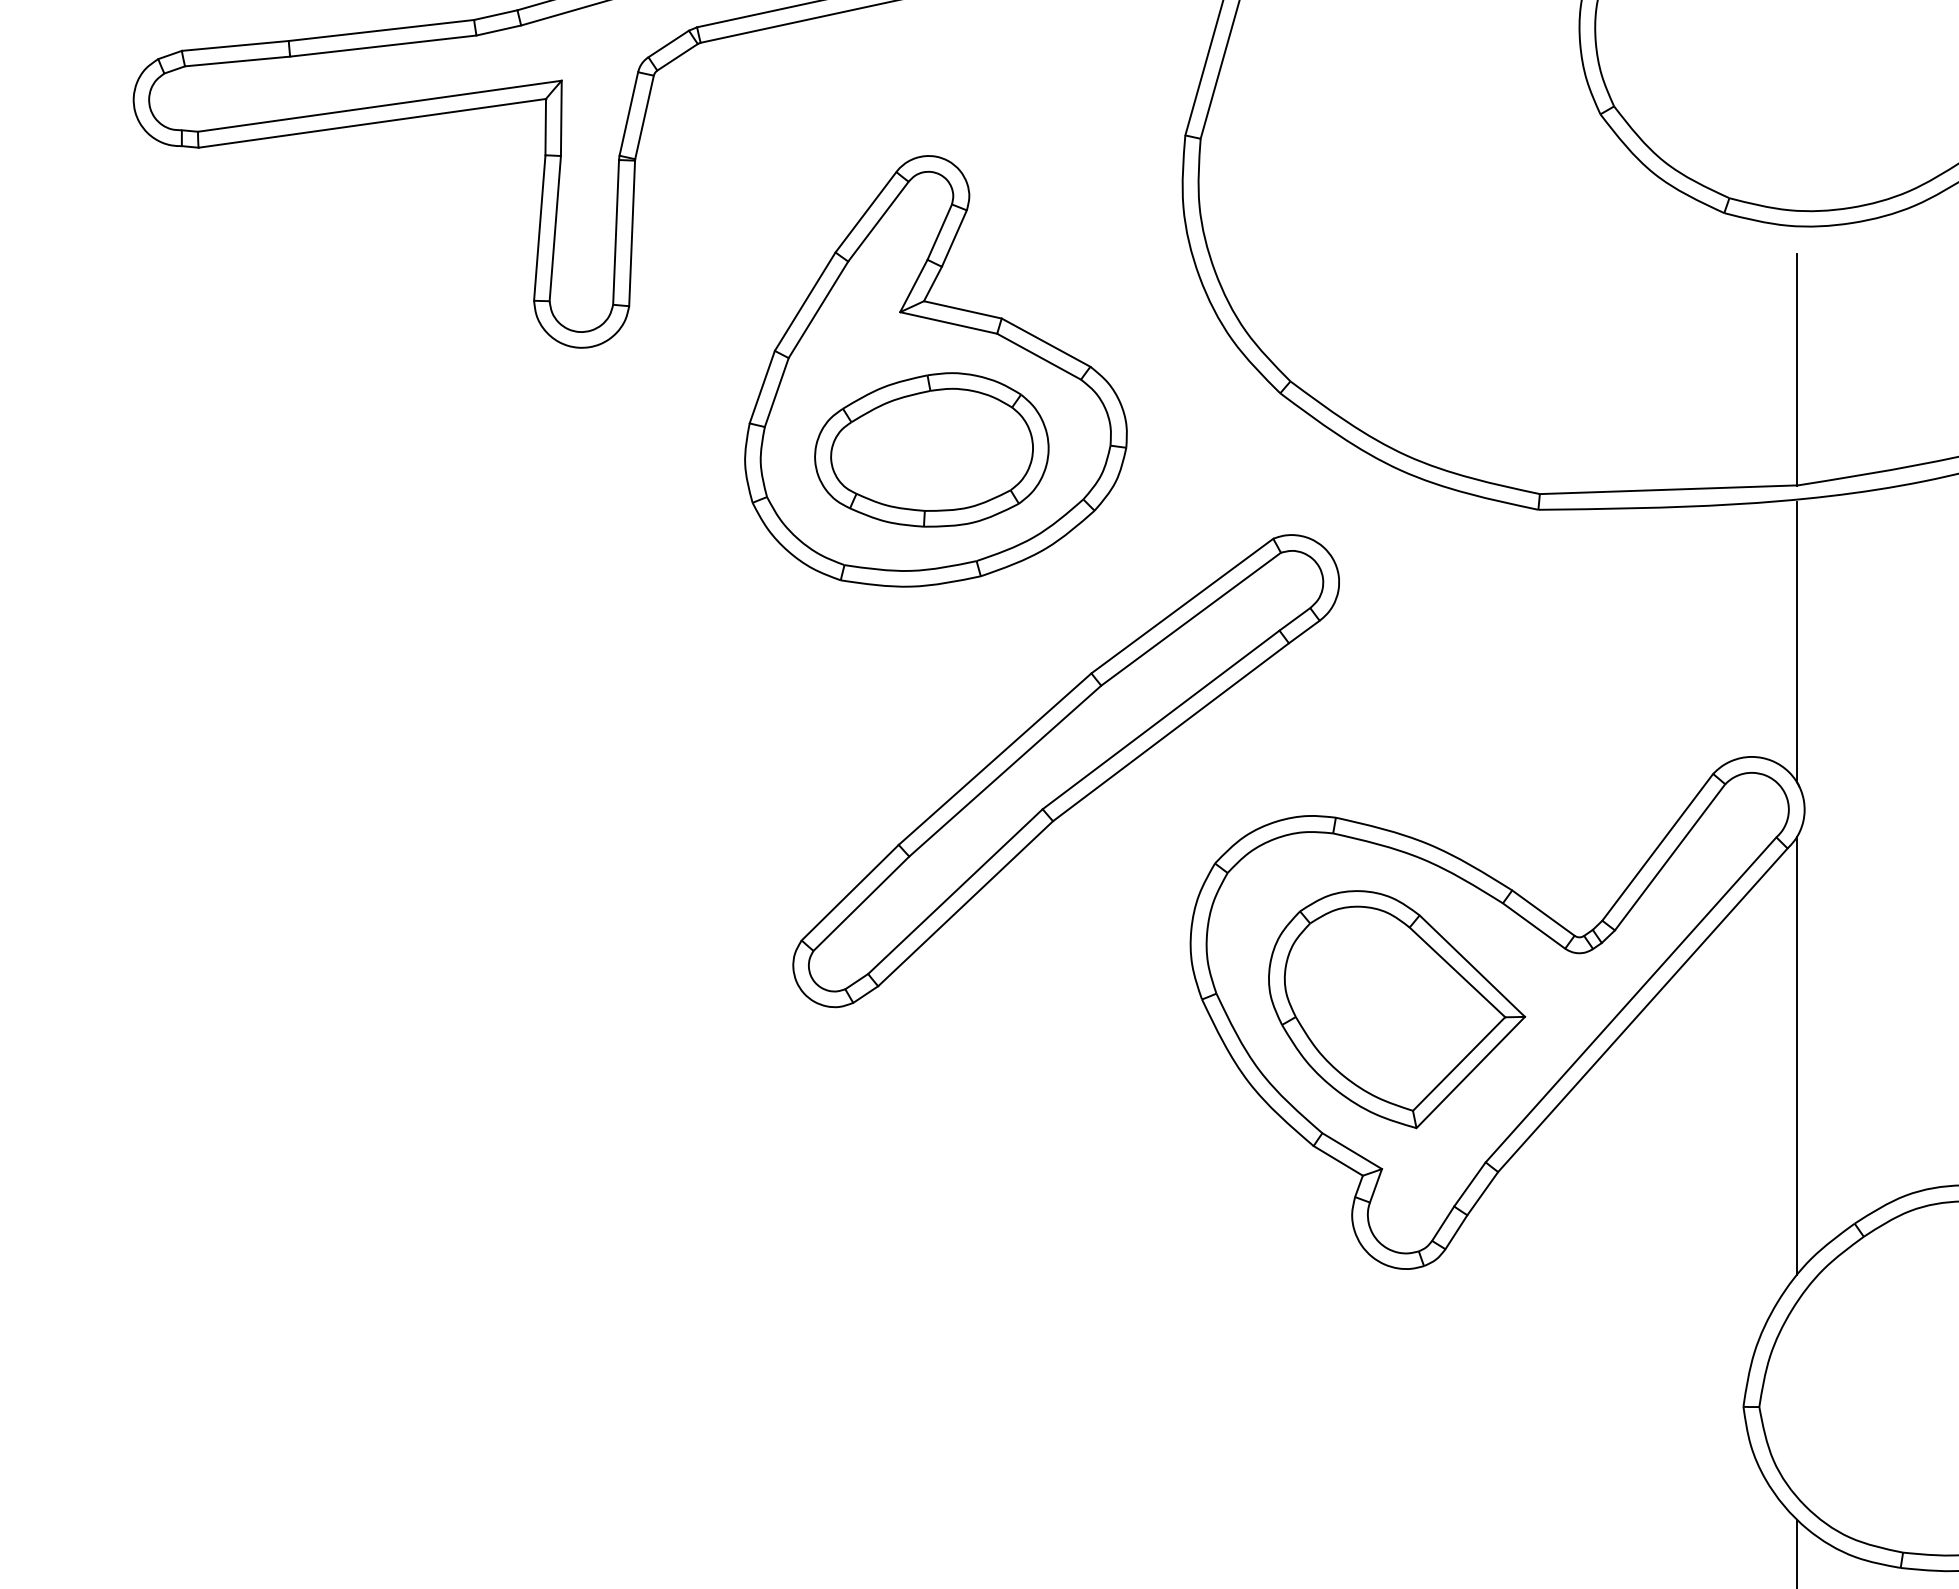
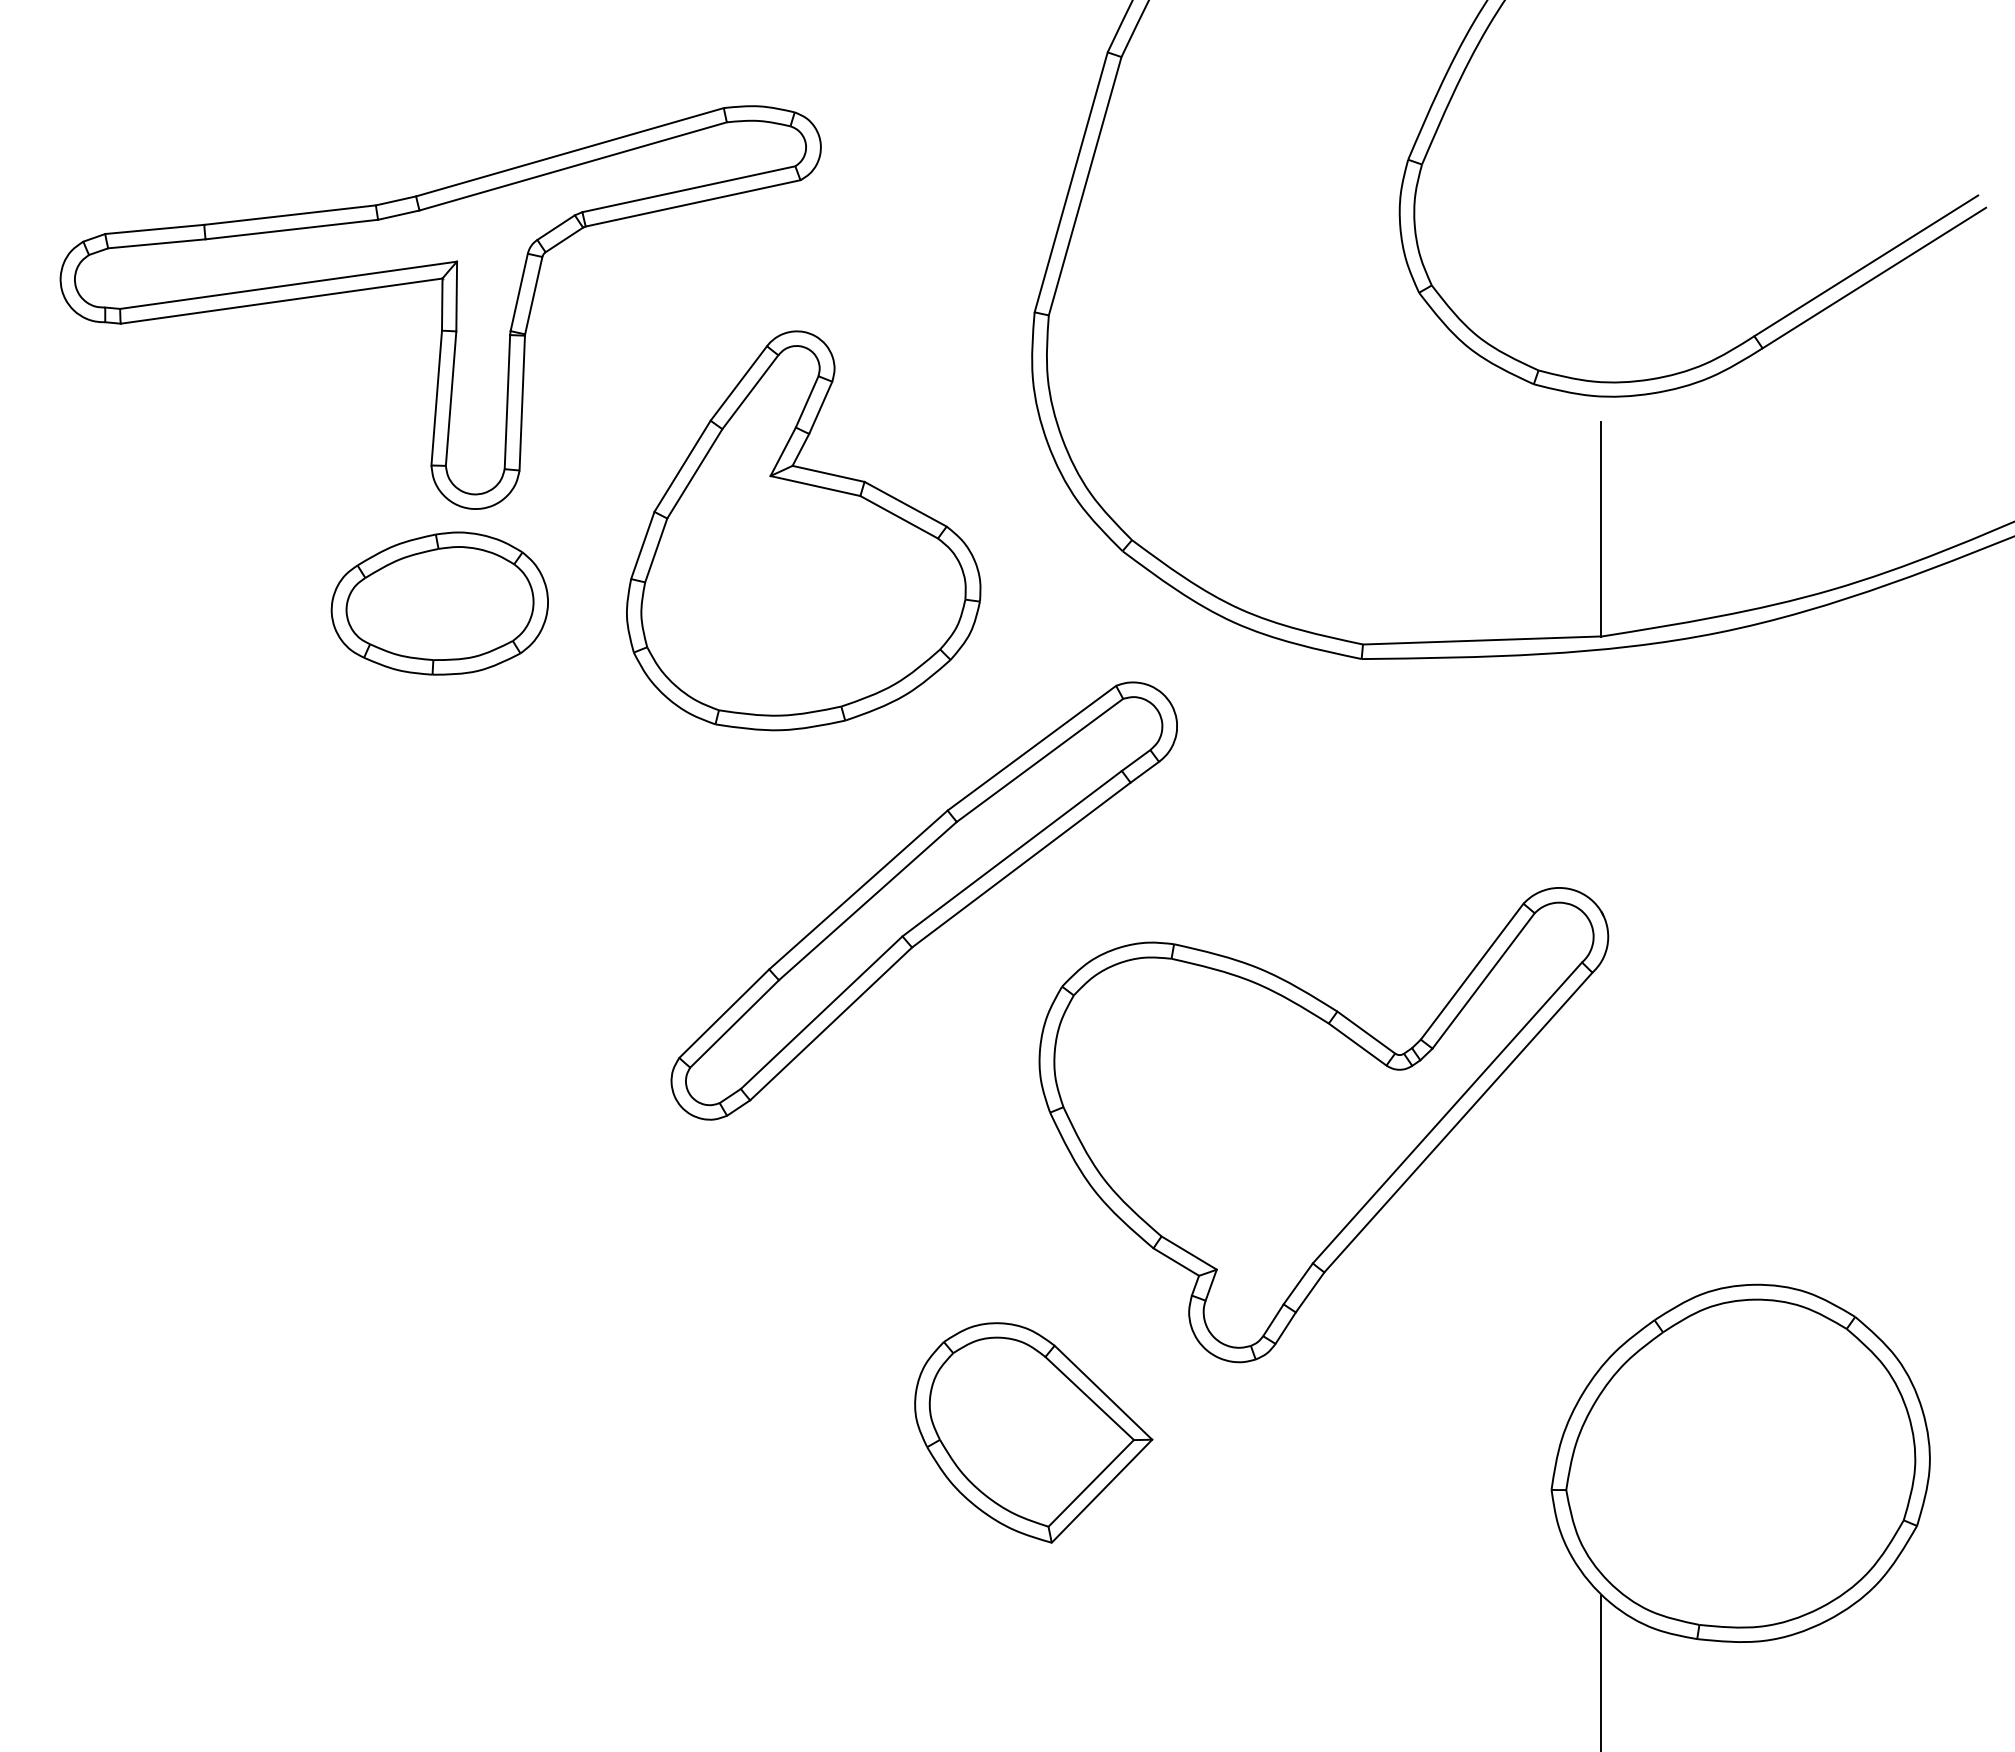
part: (931, 449) -> (439, 603), moved
line: (1797, 642) -> (1601, 781), removed
part: (1396, 1009) -> (1033, 1432), moved
line: (1797, 1055) -> (1601, 1164), removed

